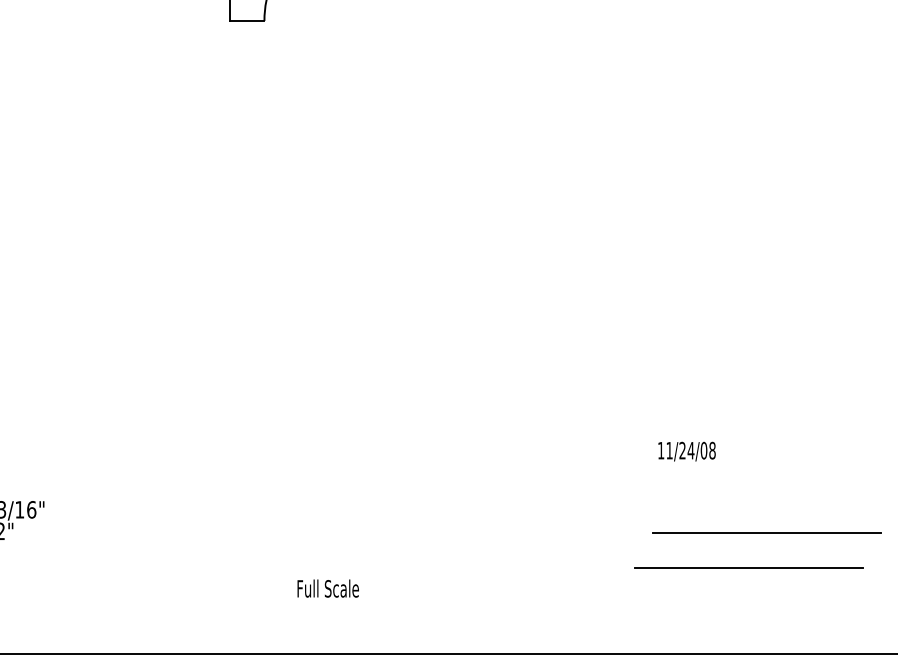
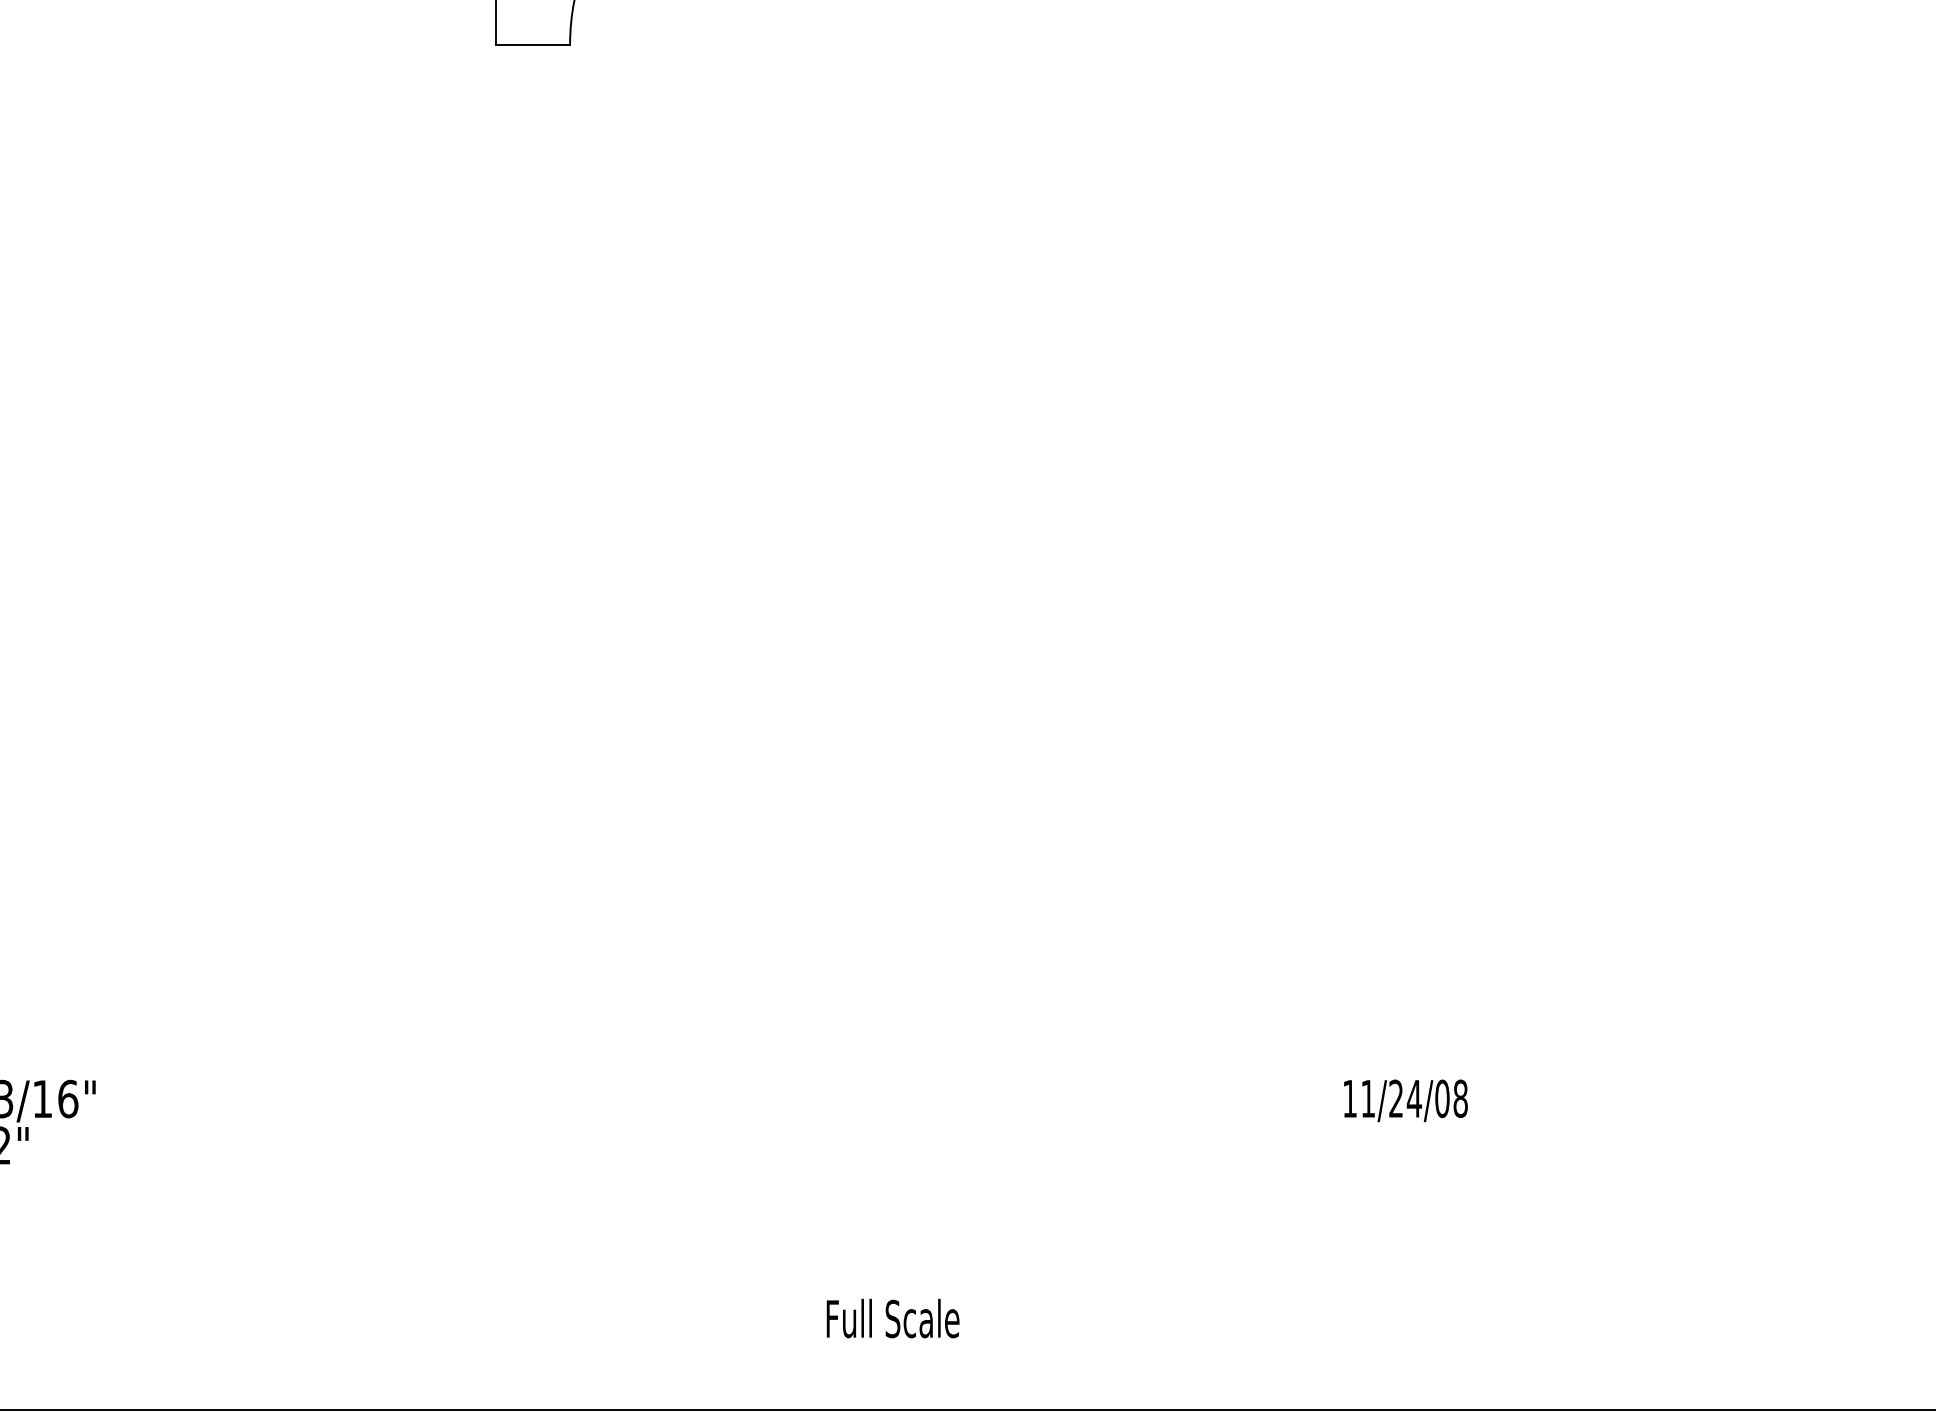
text: (686, 451) -> (1404, 1100), moved
line: (766, 533) -> (1652, 1150), removed
line: (749, 567) -> (1615, 1223), removed
text: (327, 588) -> (891, 1318), moved

